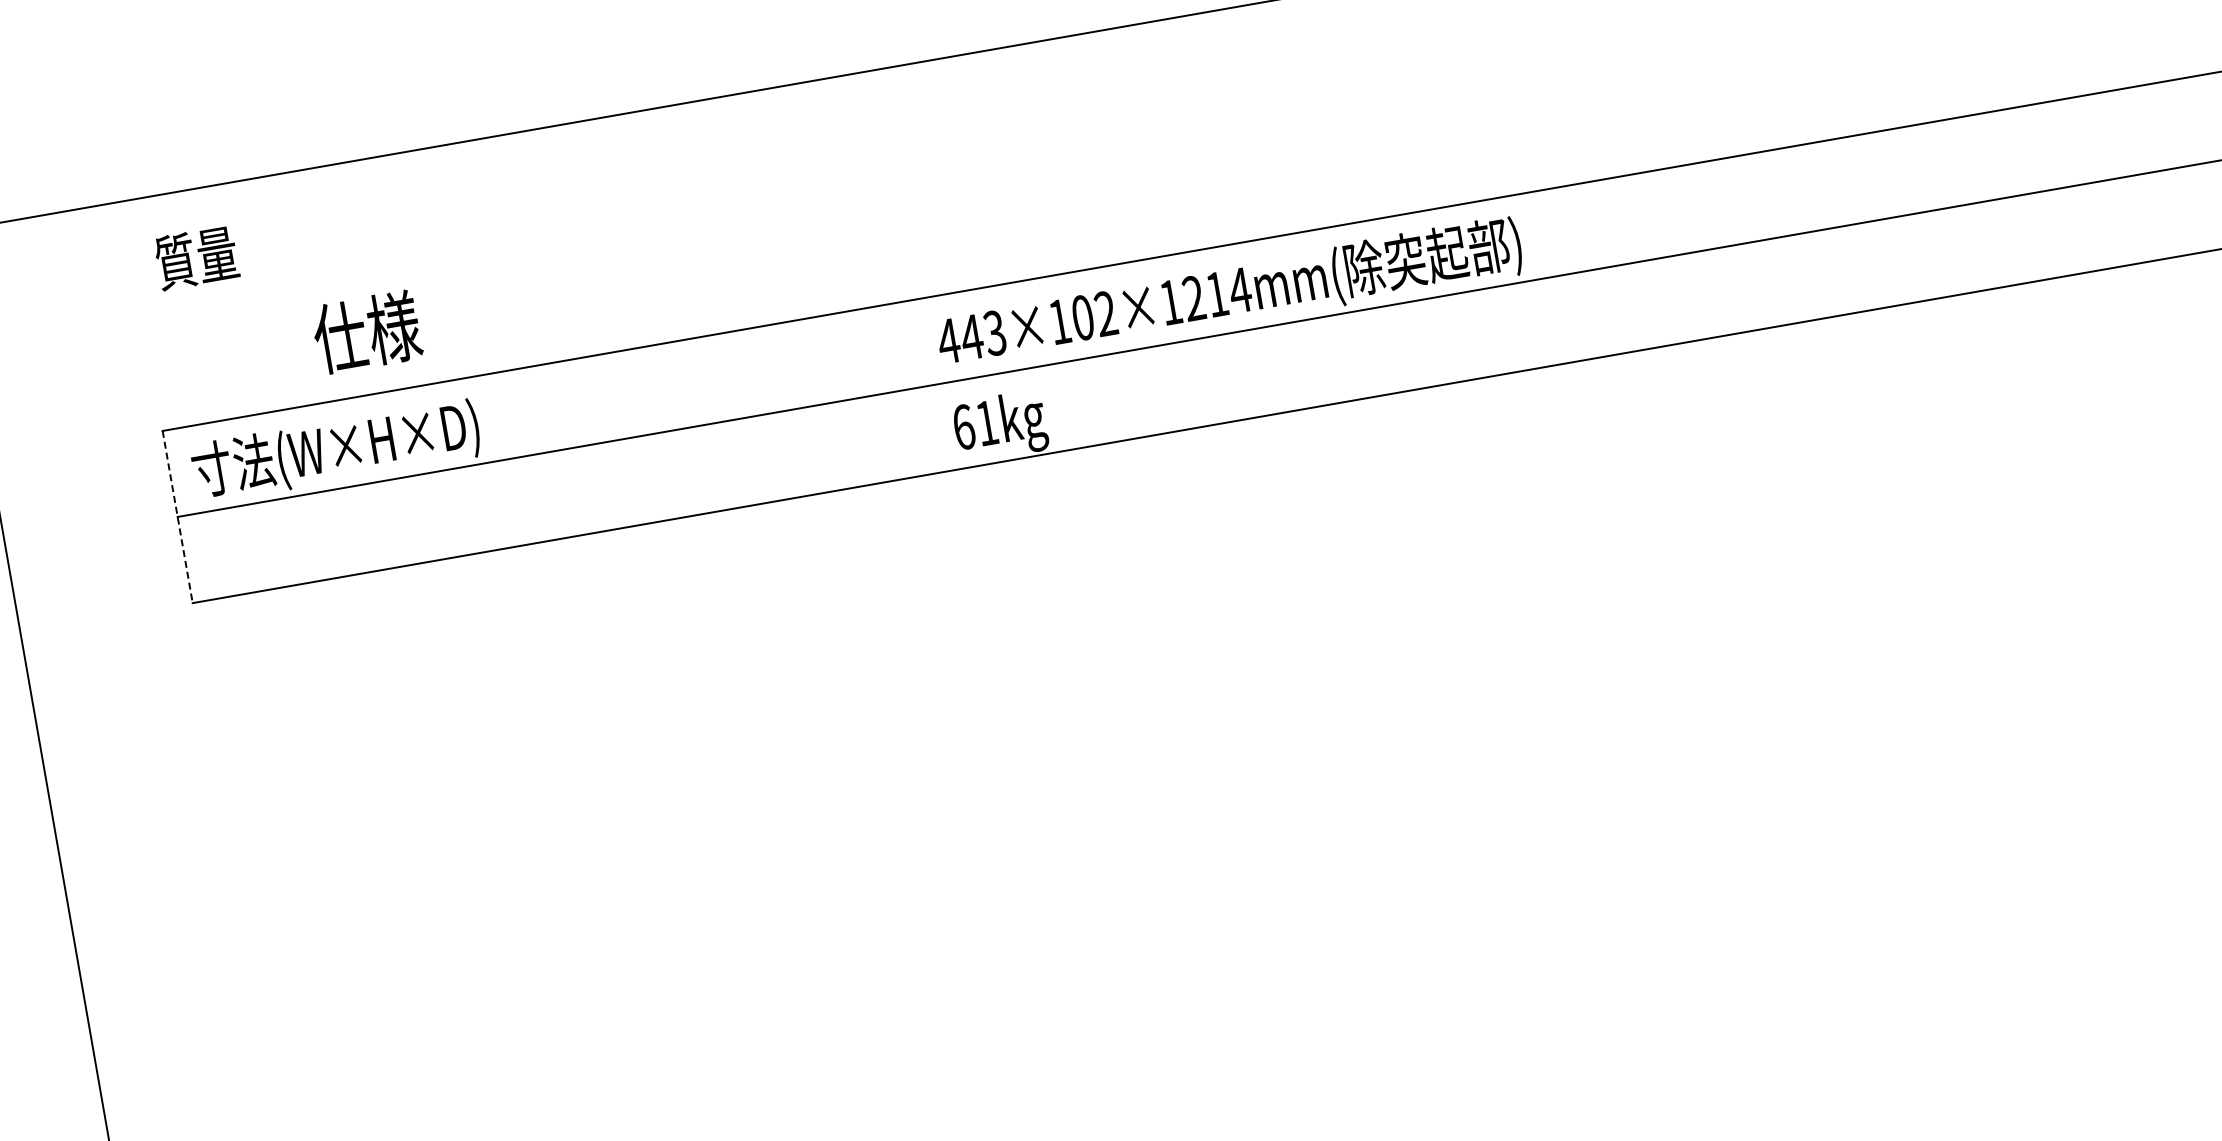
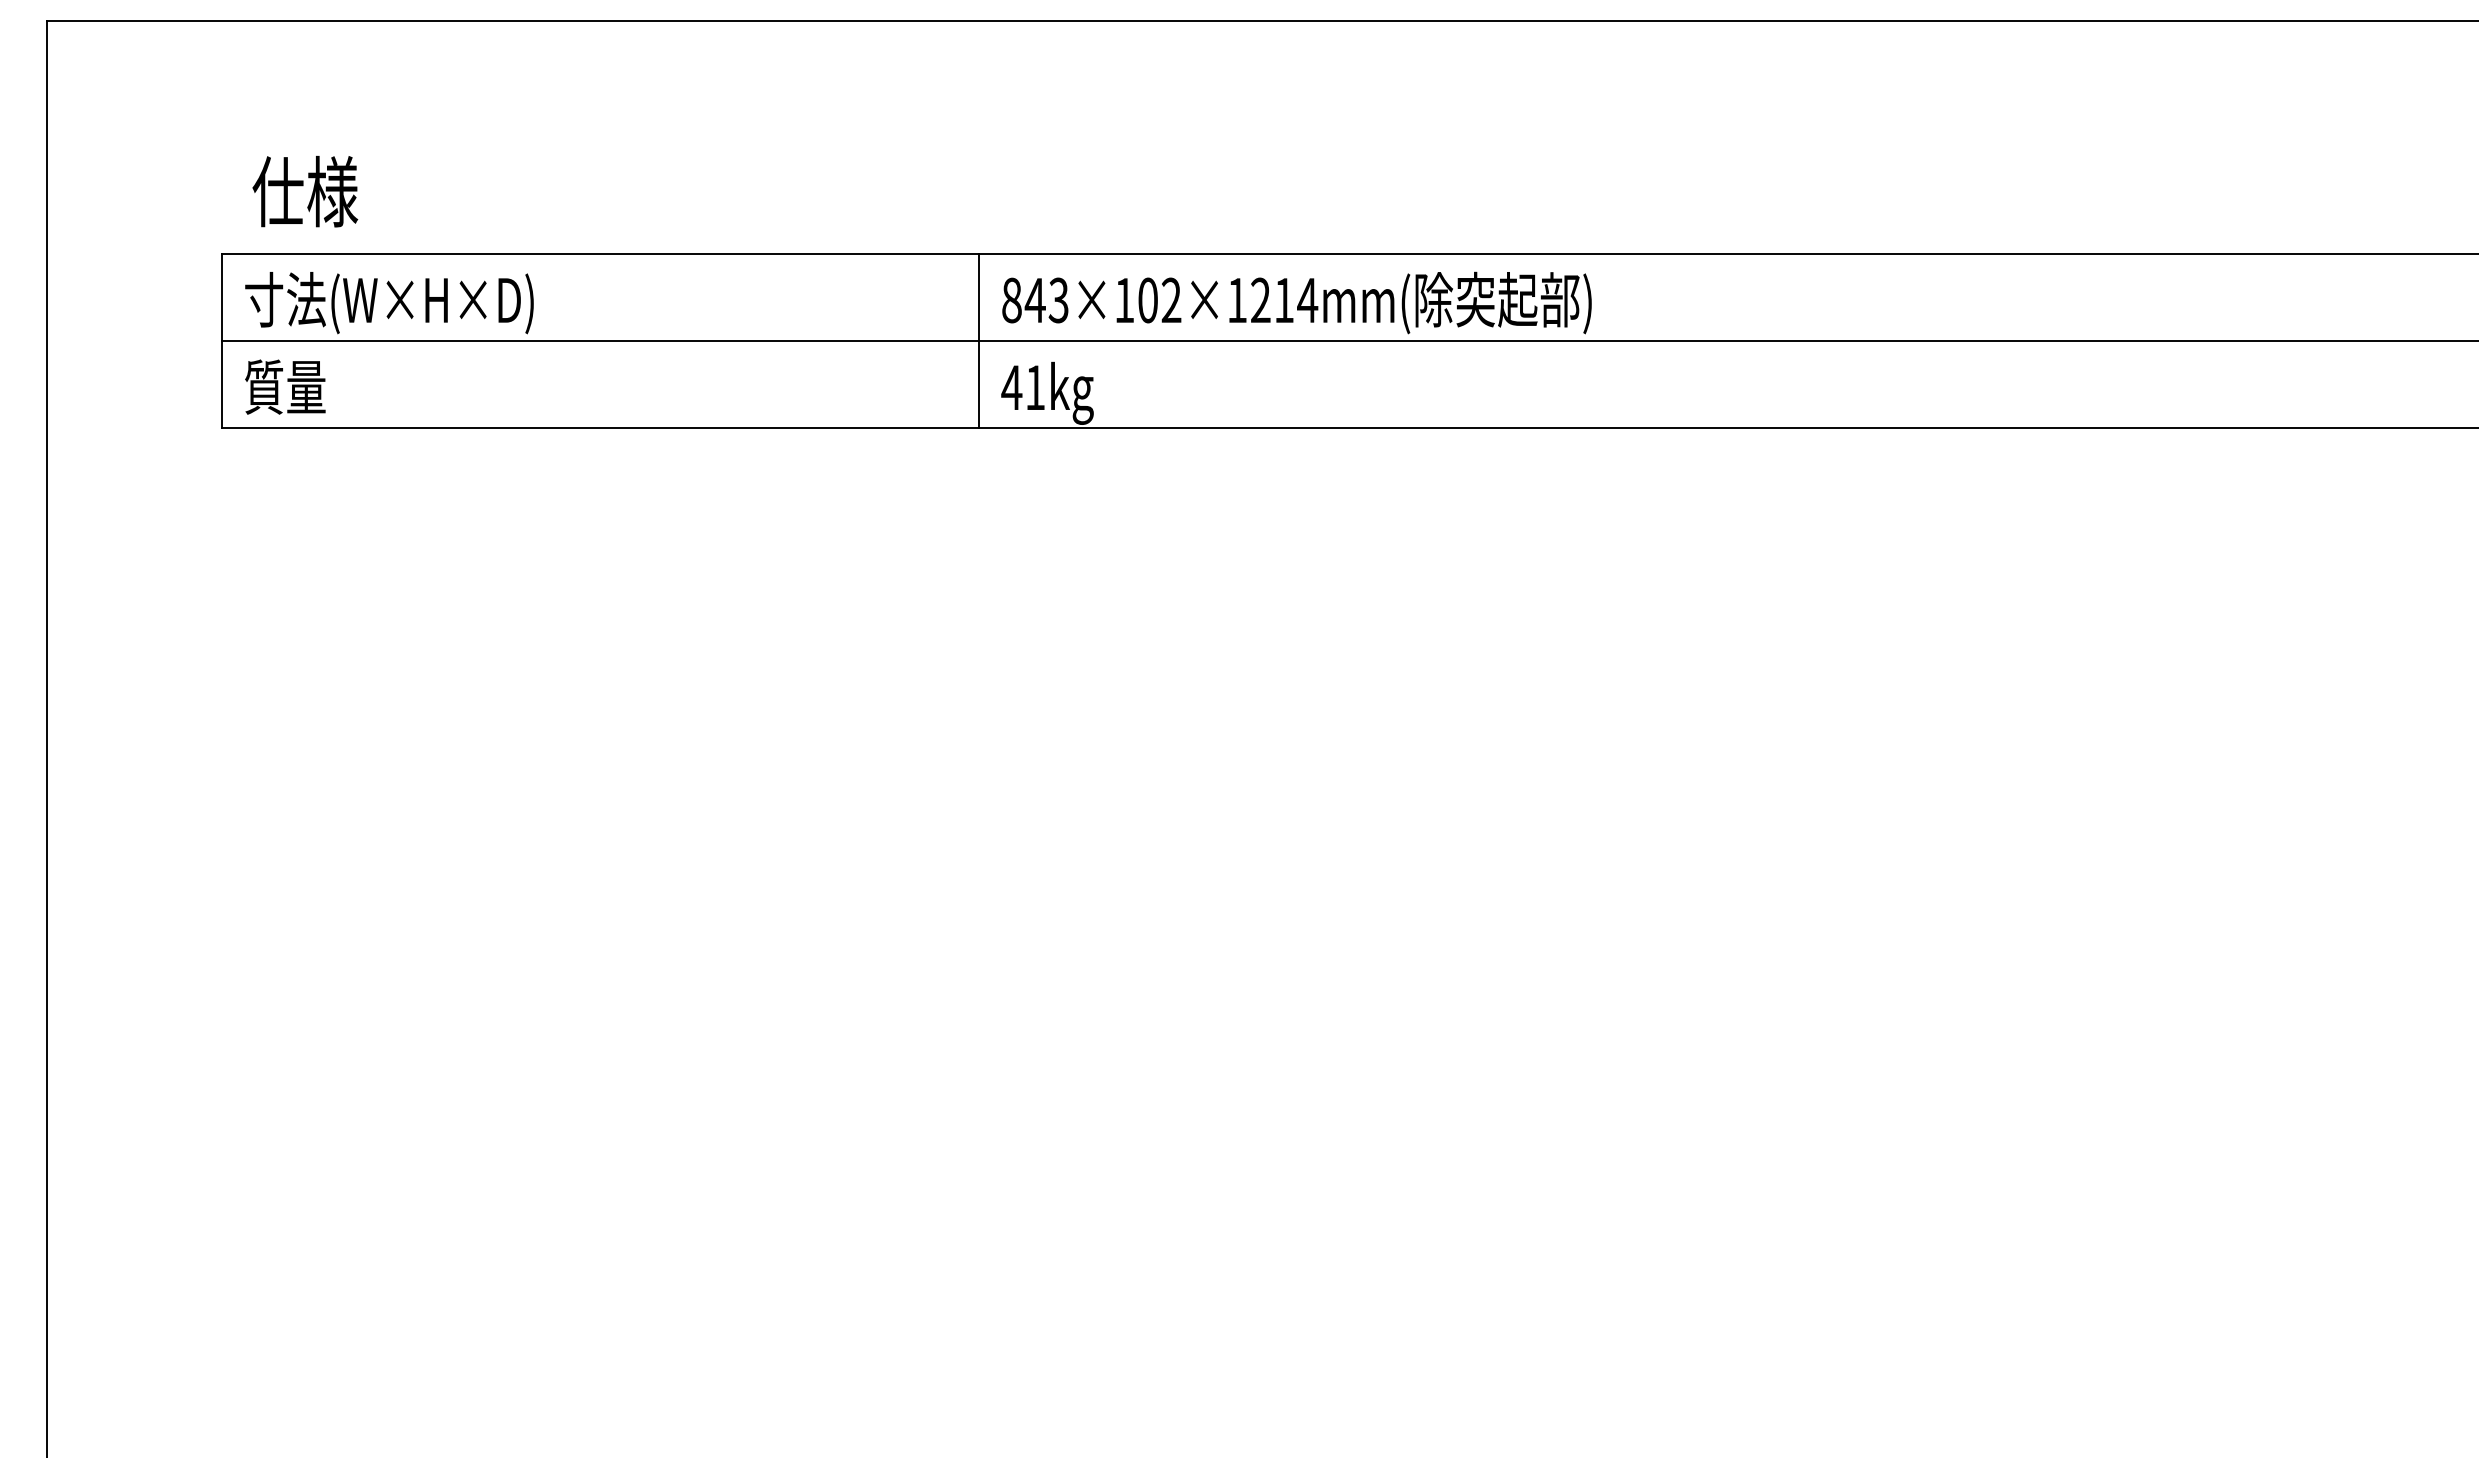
text: (196, 257) -> (285, 386), moved
text: (367, 332) -> (305, 191), moved
text: (948, 341) -> (1011, 300), 443×102×1214mm( -> 843×102×1214mm(
line: (923, 386) -> (979, 340), added
text: (963, 427) -> (1011, 387), 61kg -> 41kg
line: (178, 517) -> (222, 341), dashed -> solid

